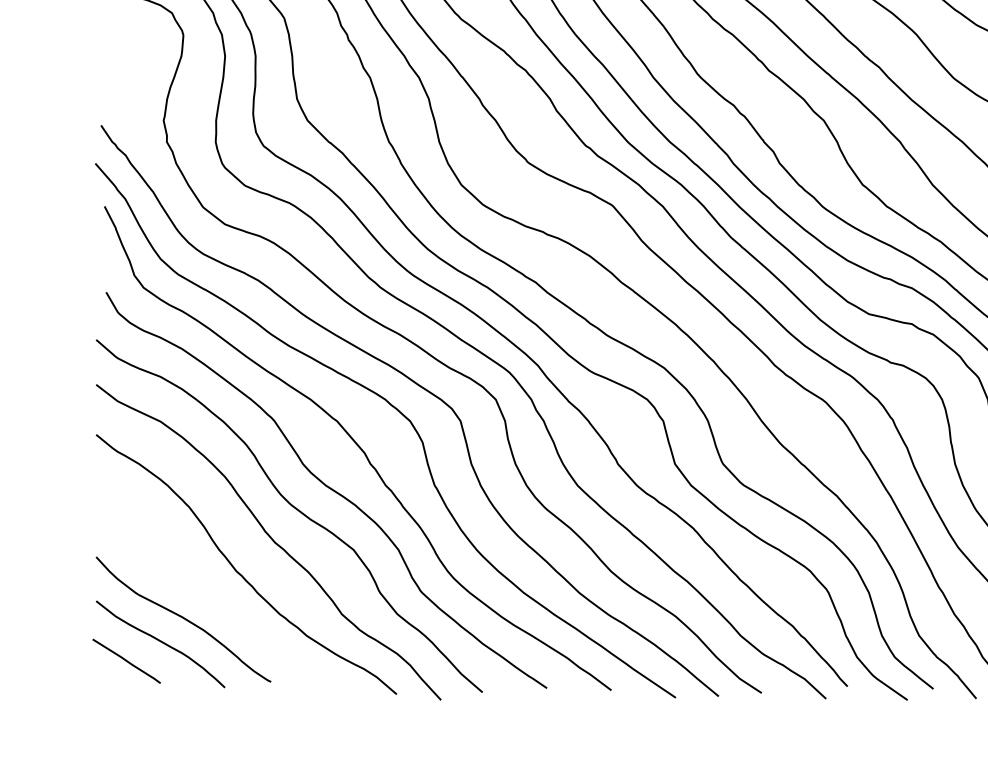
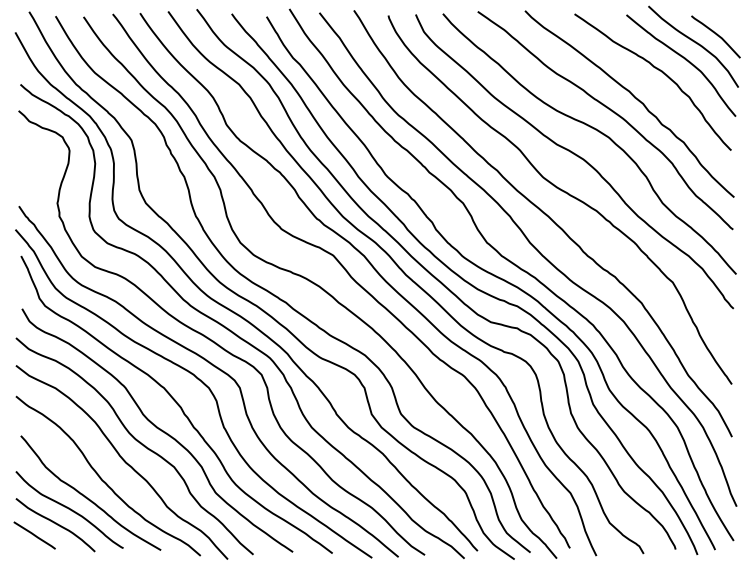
curve: (210, 597) -> (86, 496), added

